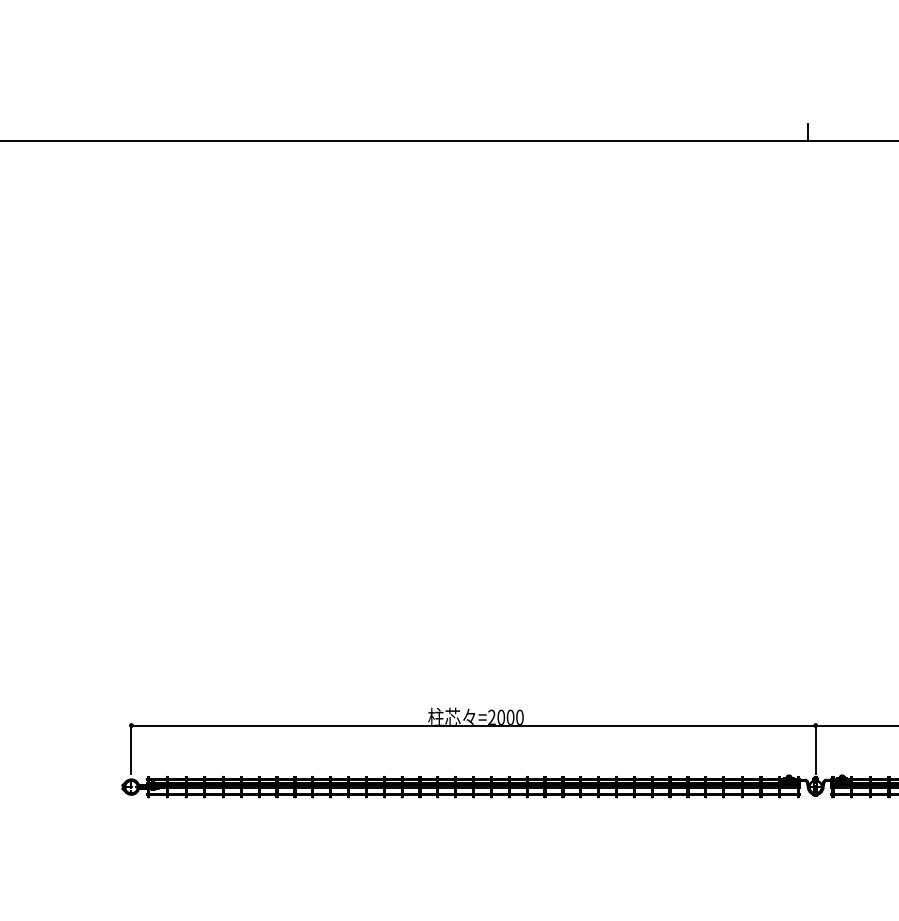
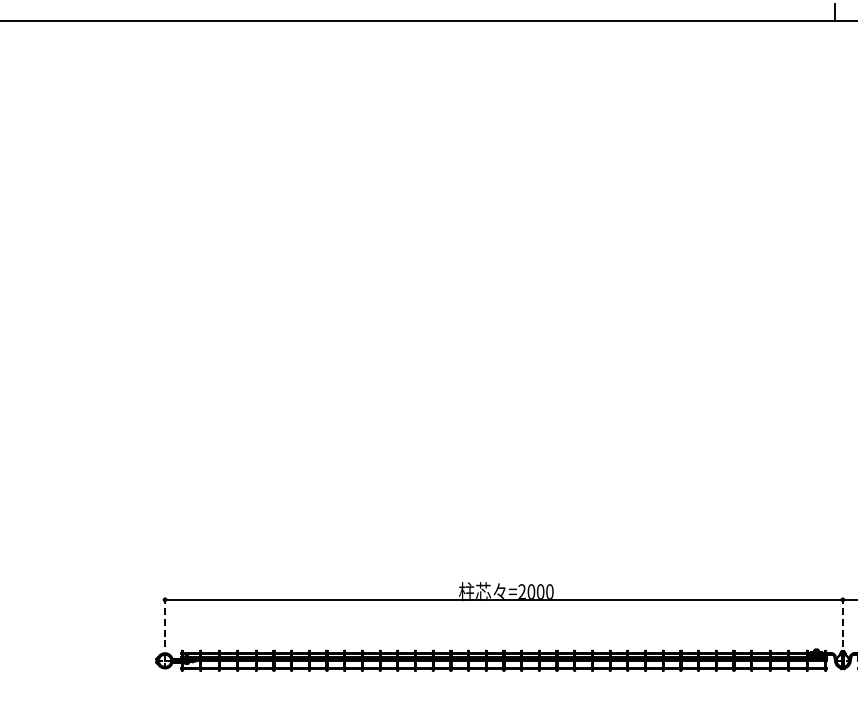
line: (131, 748) -> (165, 622), solid -> dashed
line: (815, 748) -> (842, 622), solid -> dashed

